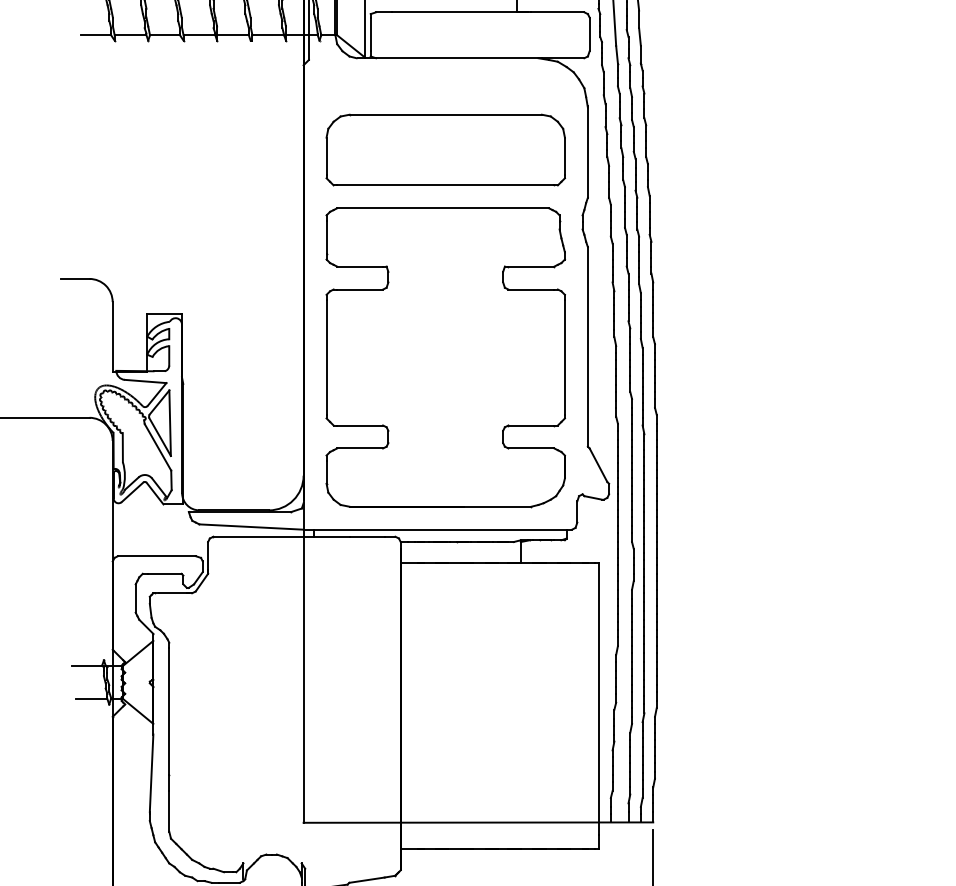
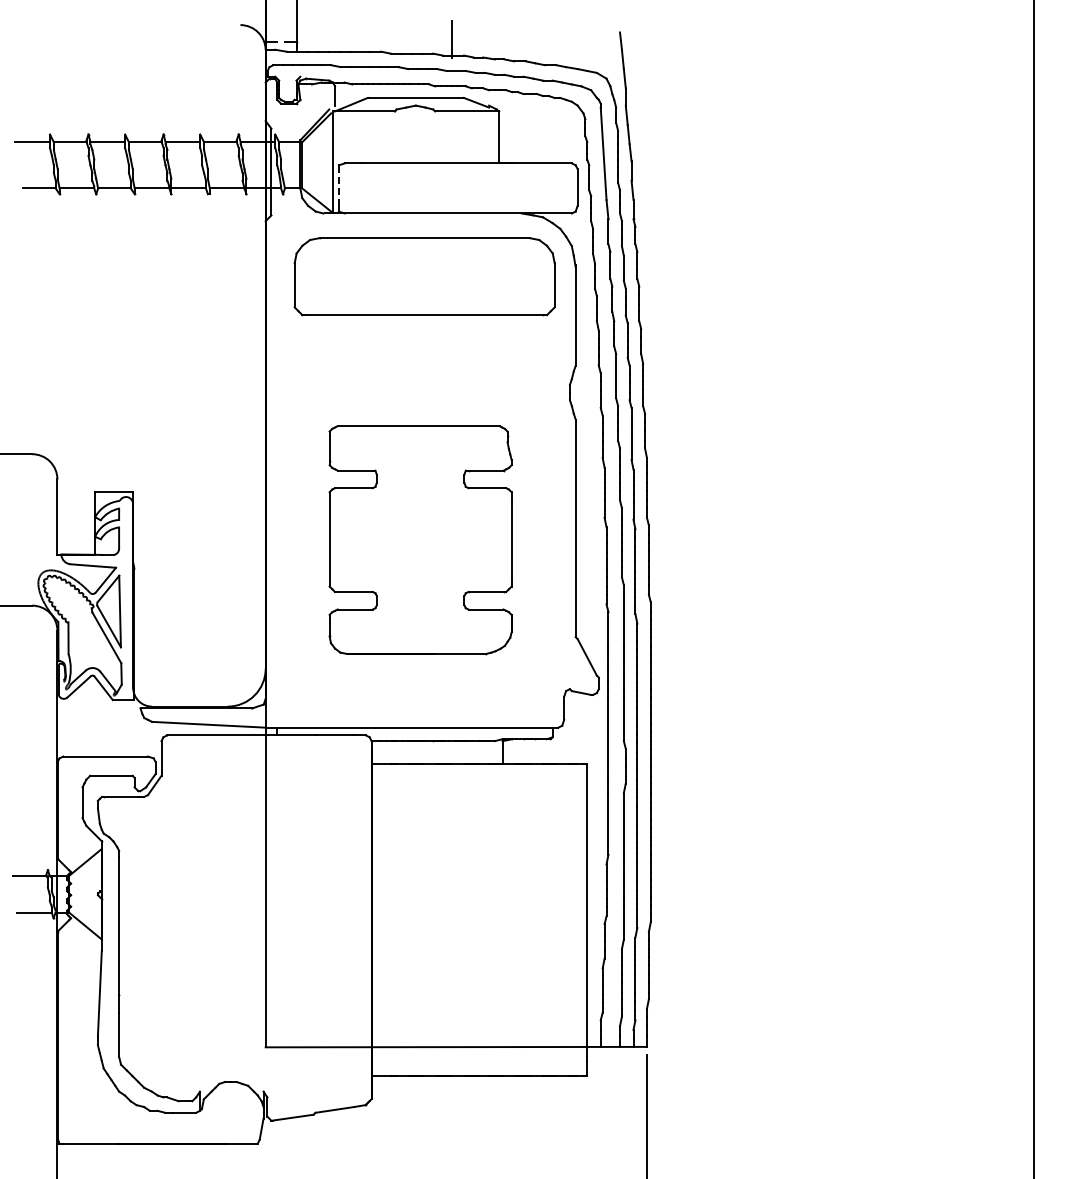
line: (370, 34) -> (338, 187), solid -> dashed
part: (445, 149) -> (424, 276), moved
part: (445, 358) -> (420, 540), size x0.7

